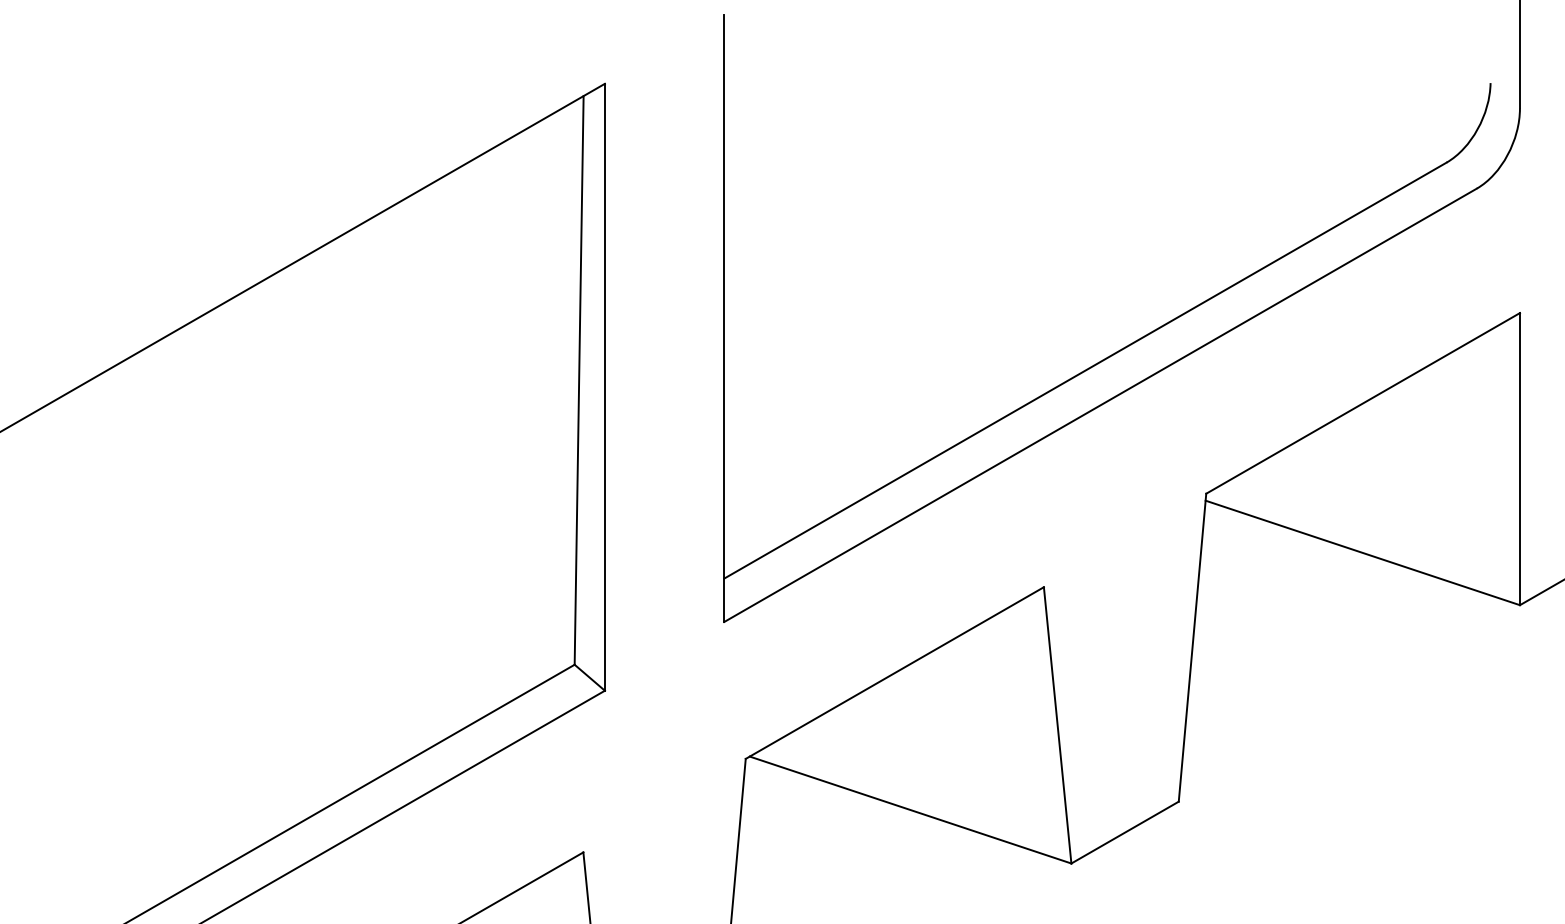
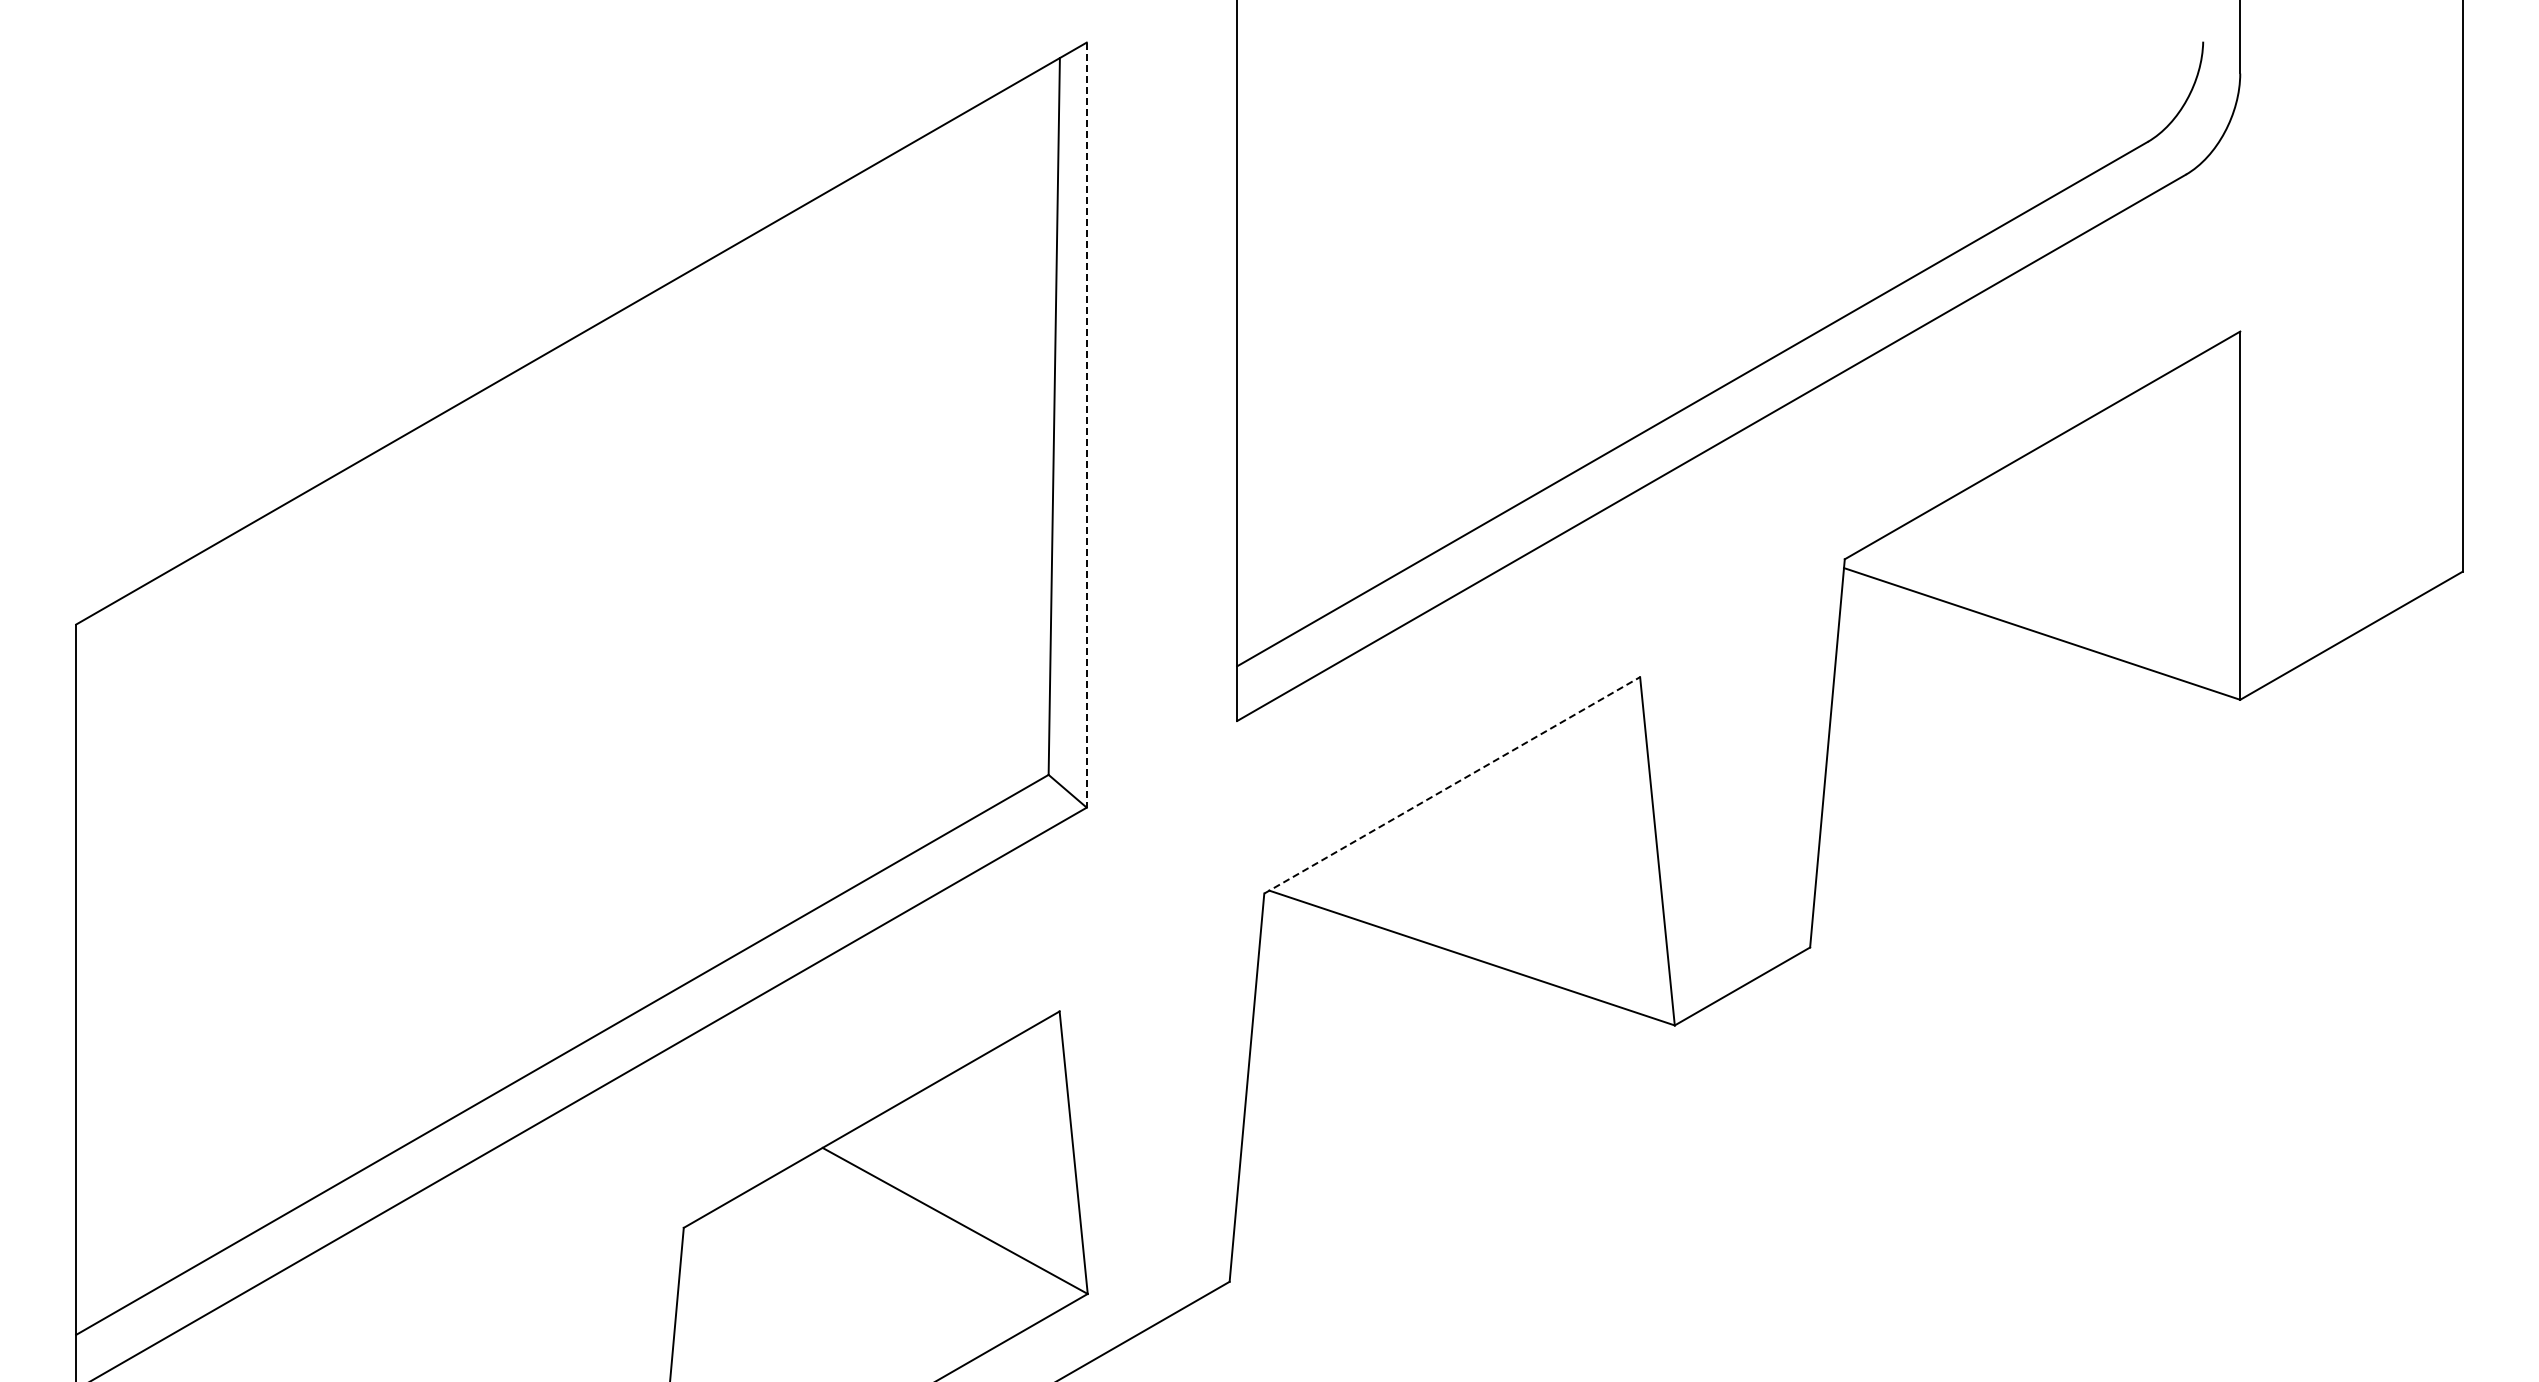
line: (604, 387) -> (1086, 425), solid -> dashed
line: (895, 673) -> (1452, 785), solid -> dashed

